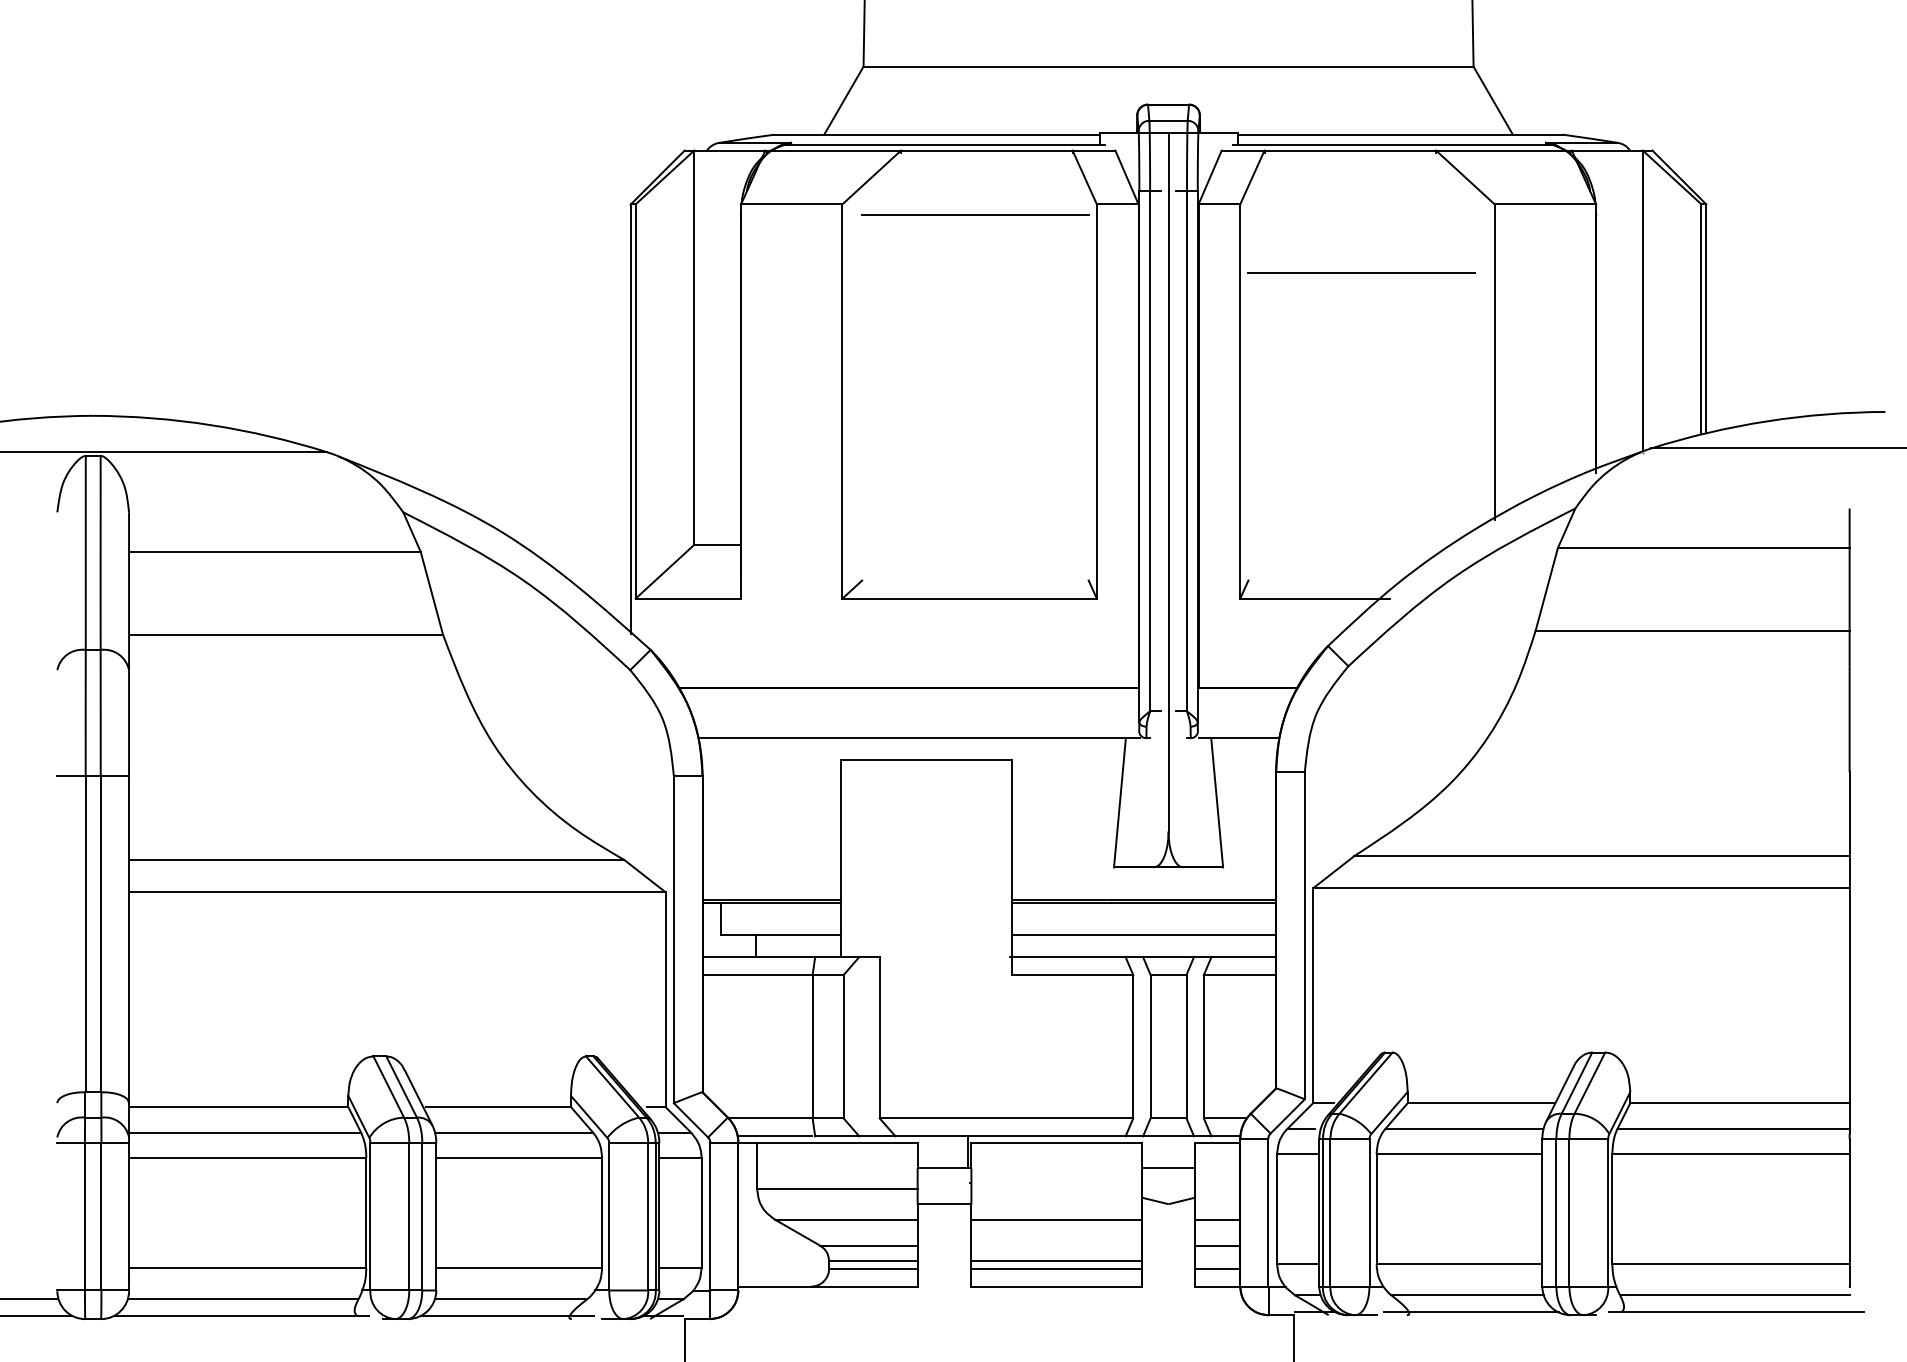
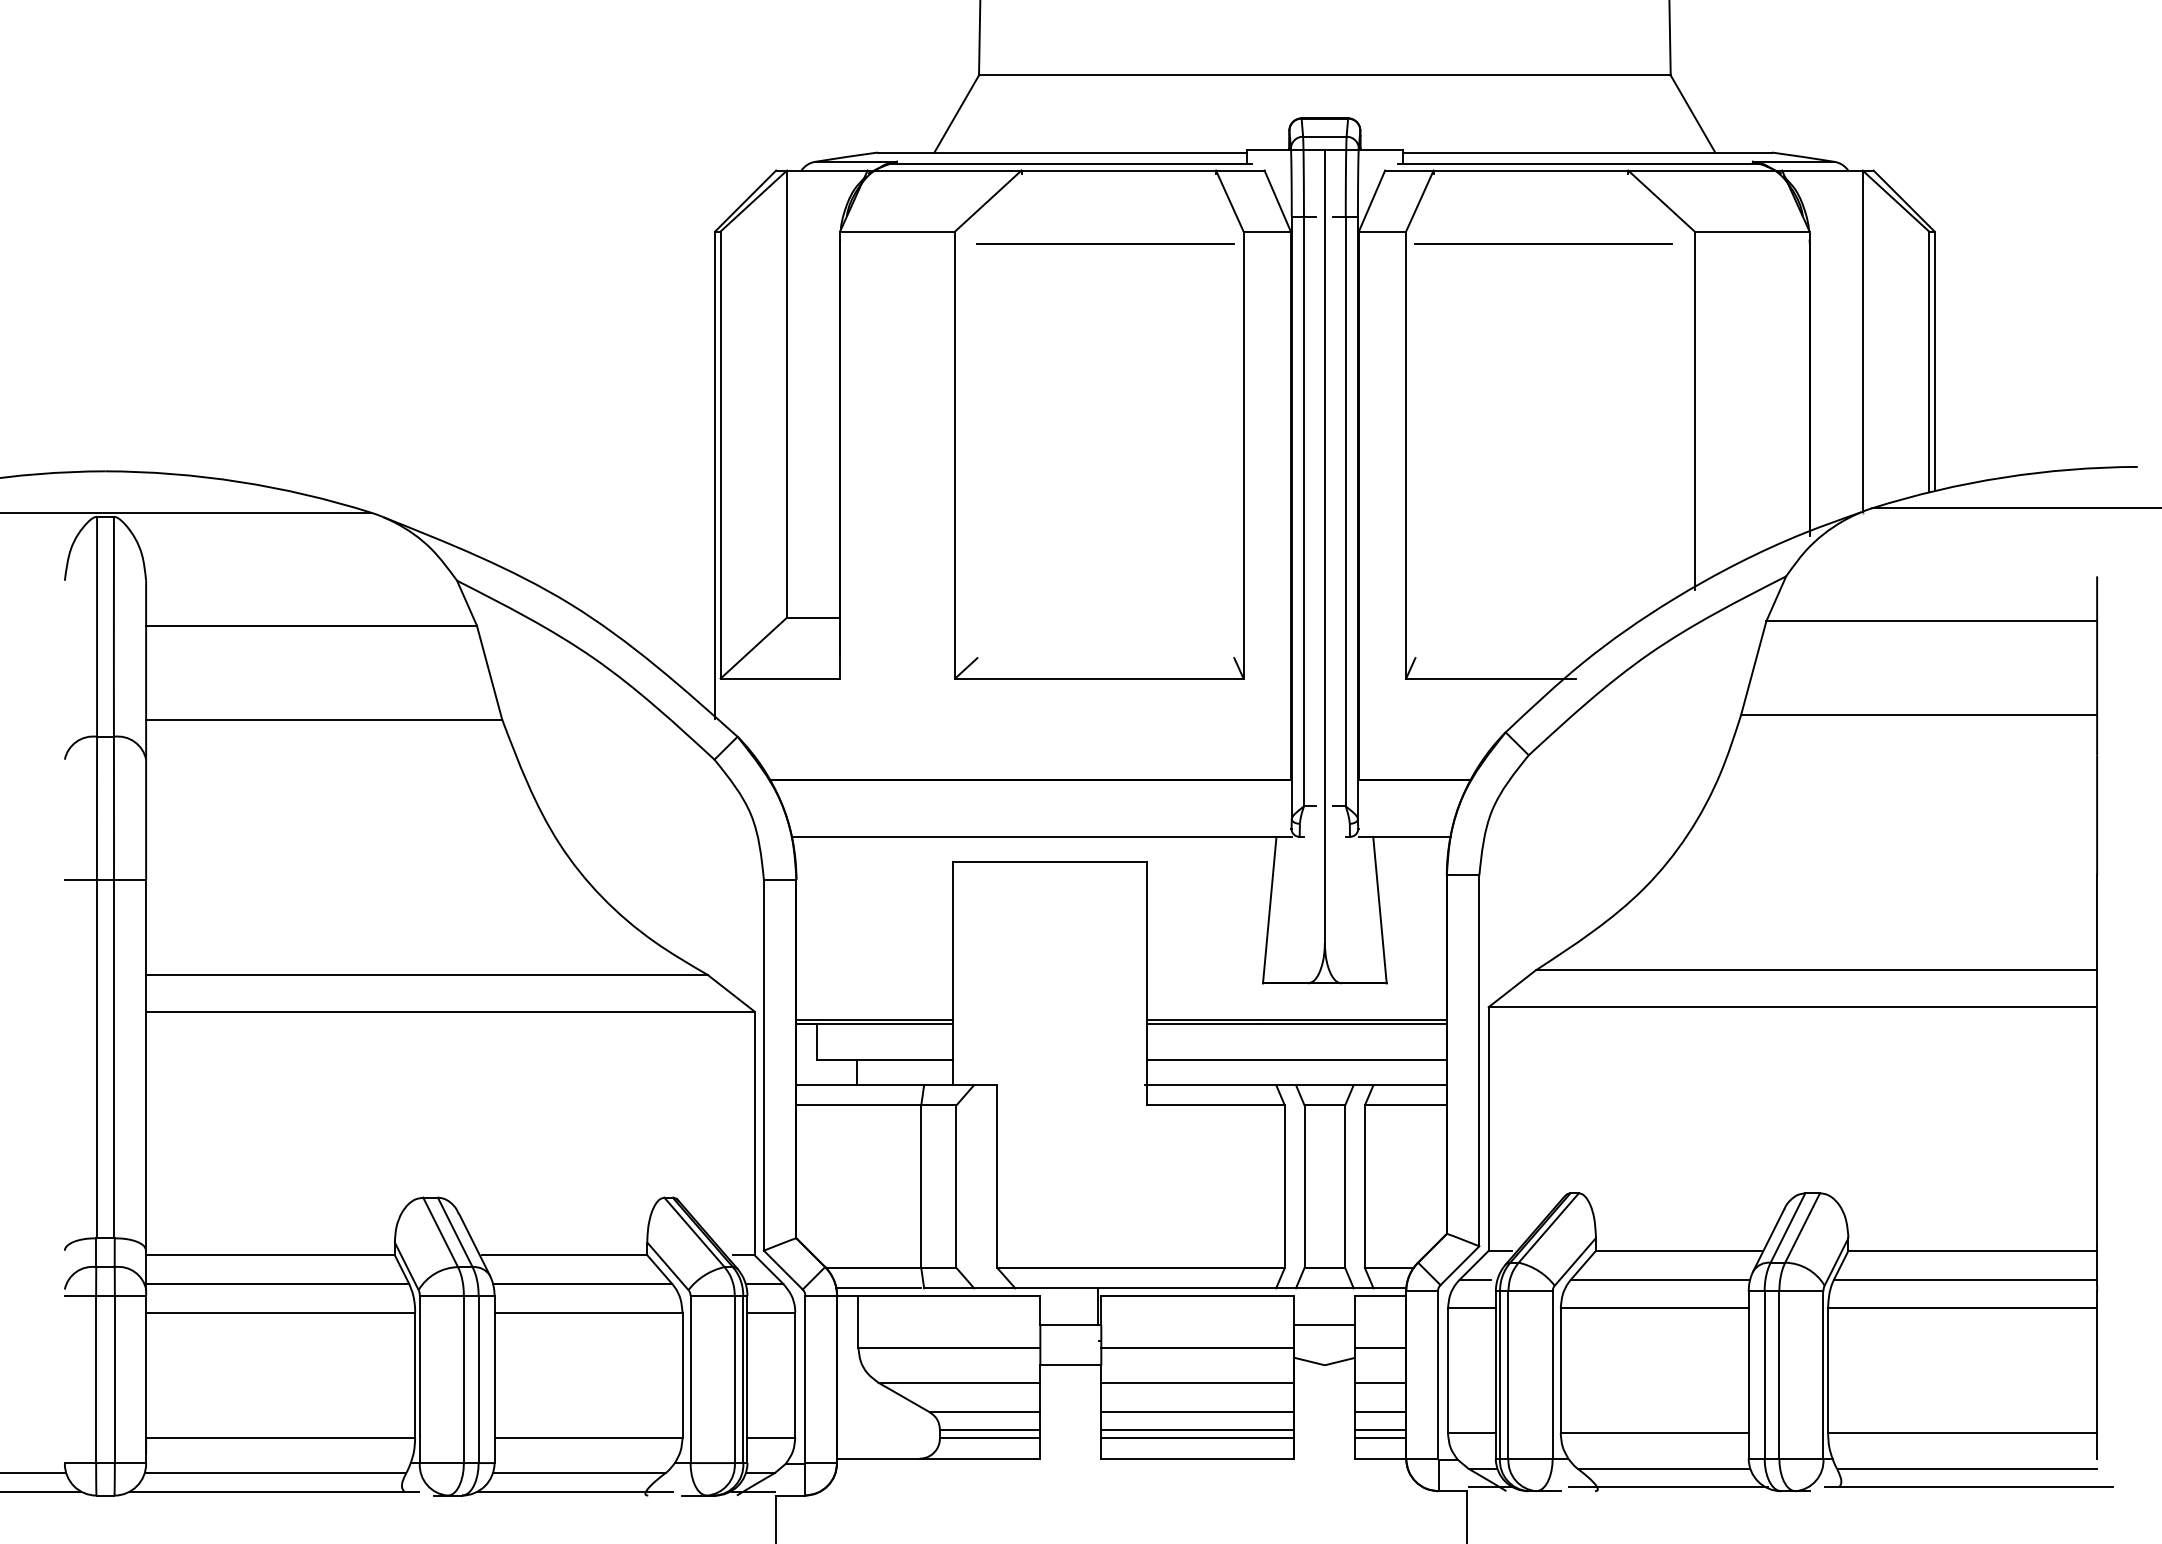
line: (1361, 272) -> (1543, 243), moved
line: (1056, 1188) -> (1197, 1347), added
line: (1217, 1188) -> (1380, 1347), added
line: (1056, 1245) -> (1197, 1412), added
line: (1217, 1260) -> (1380, 1429), added

